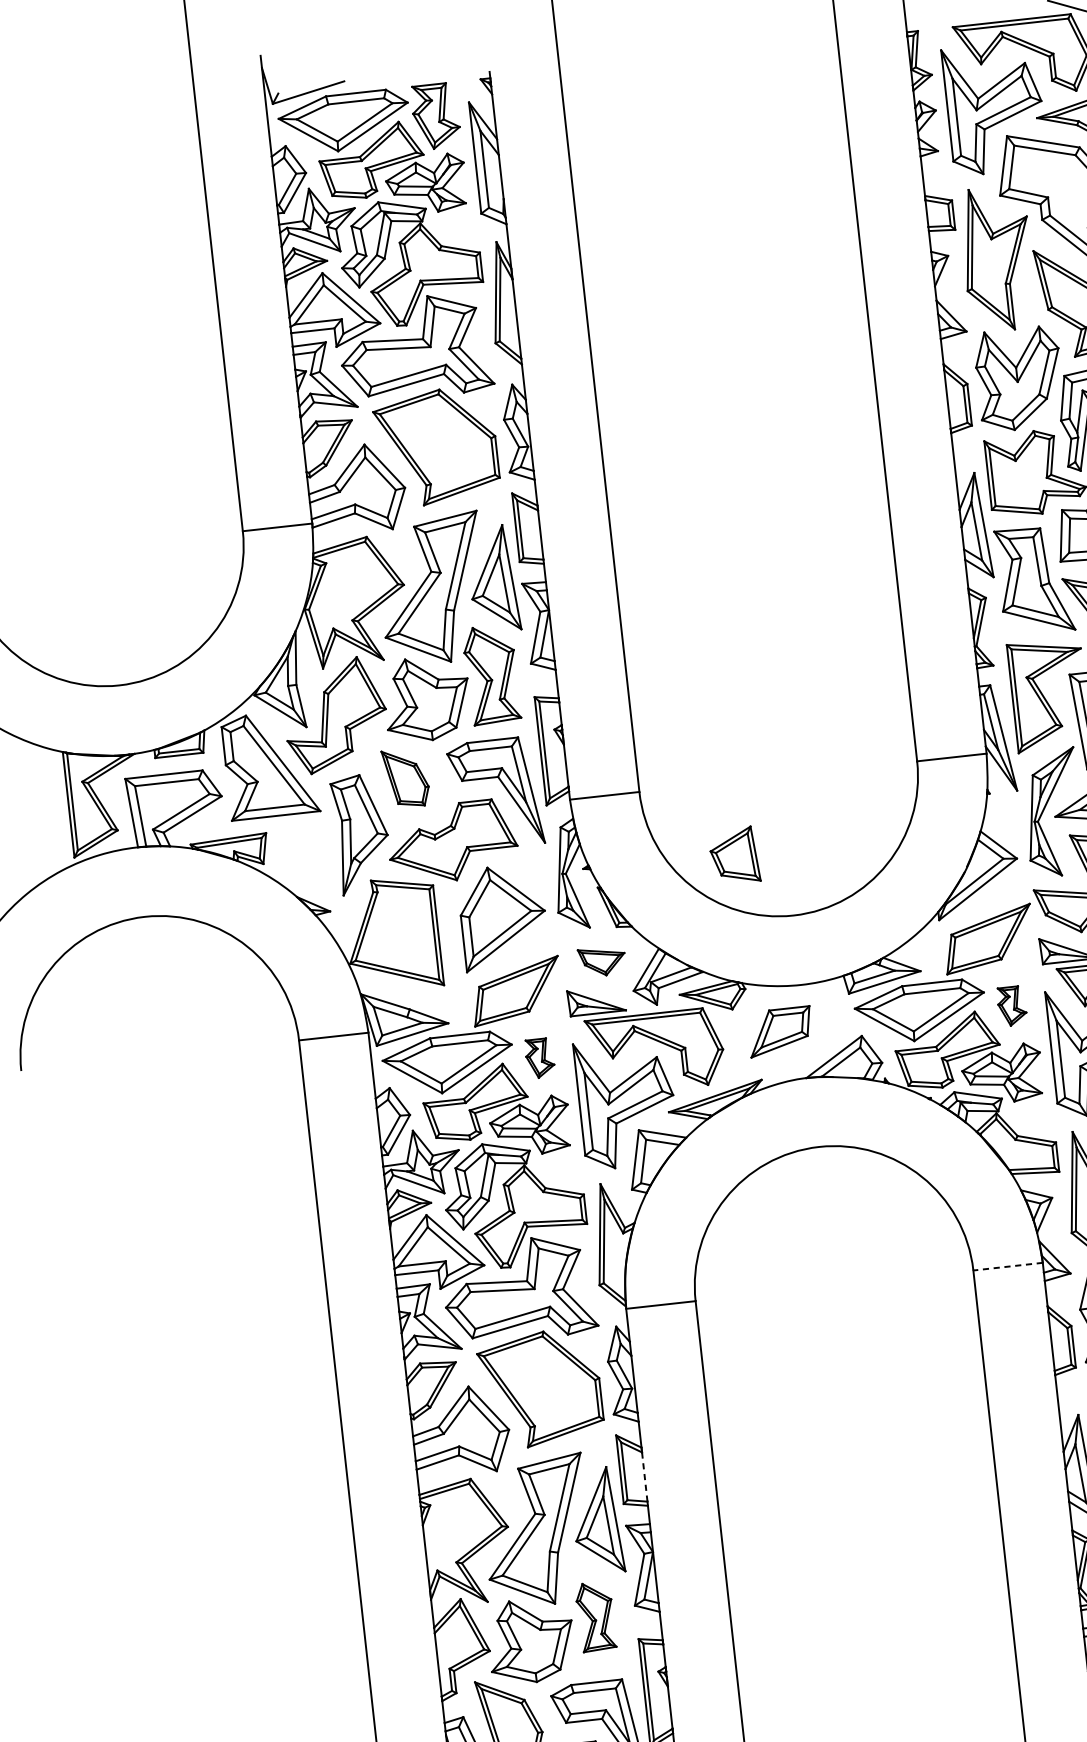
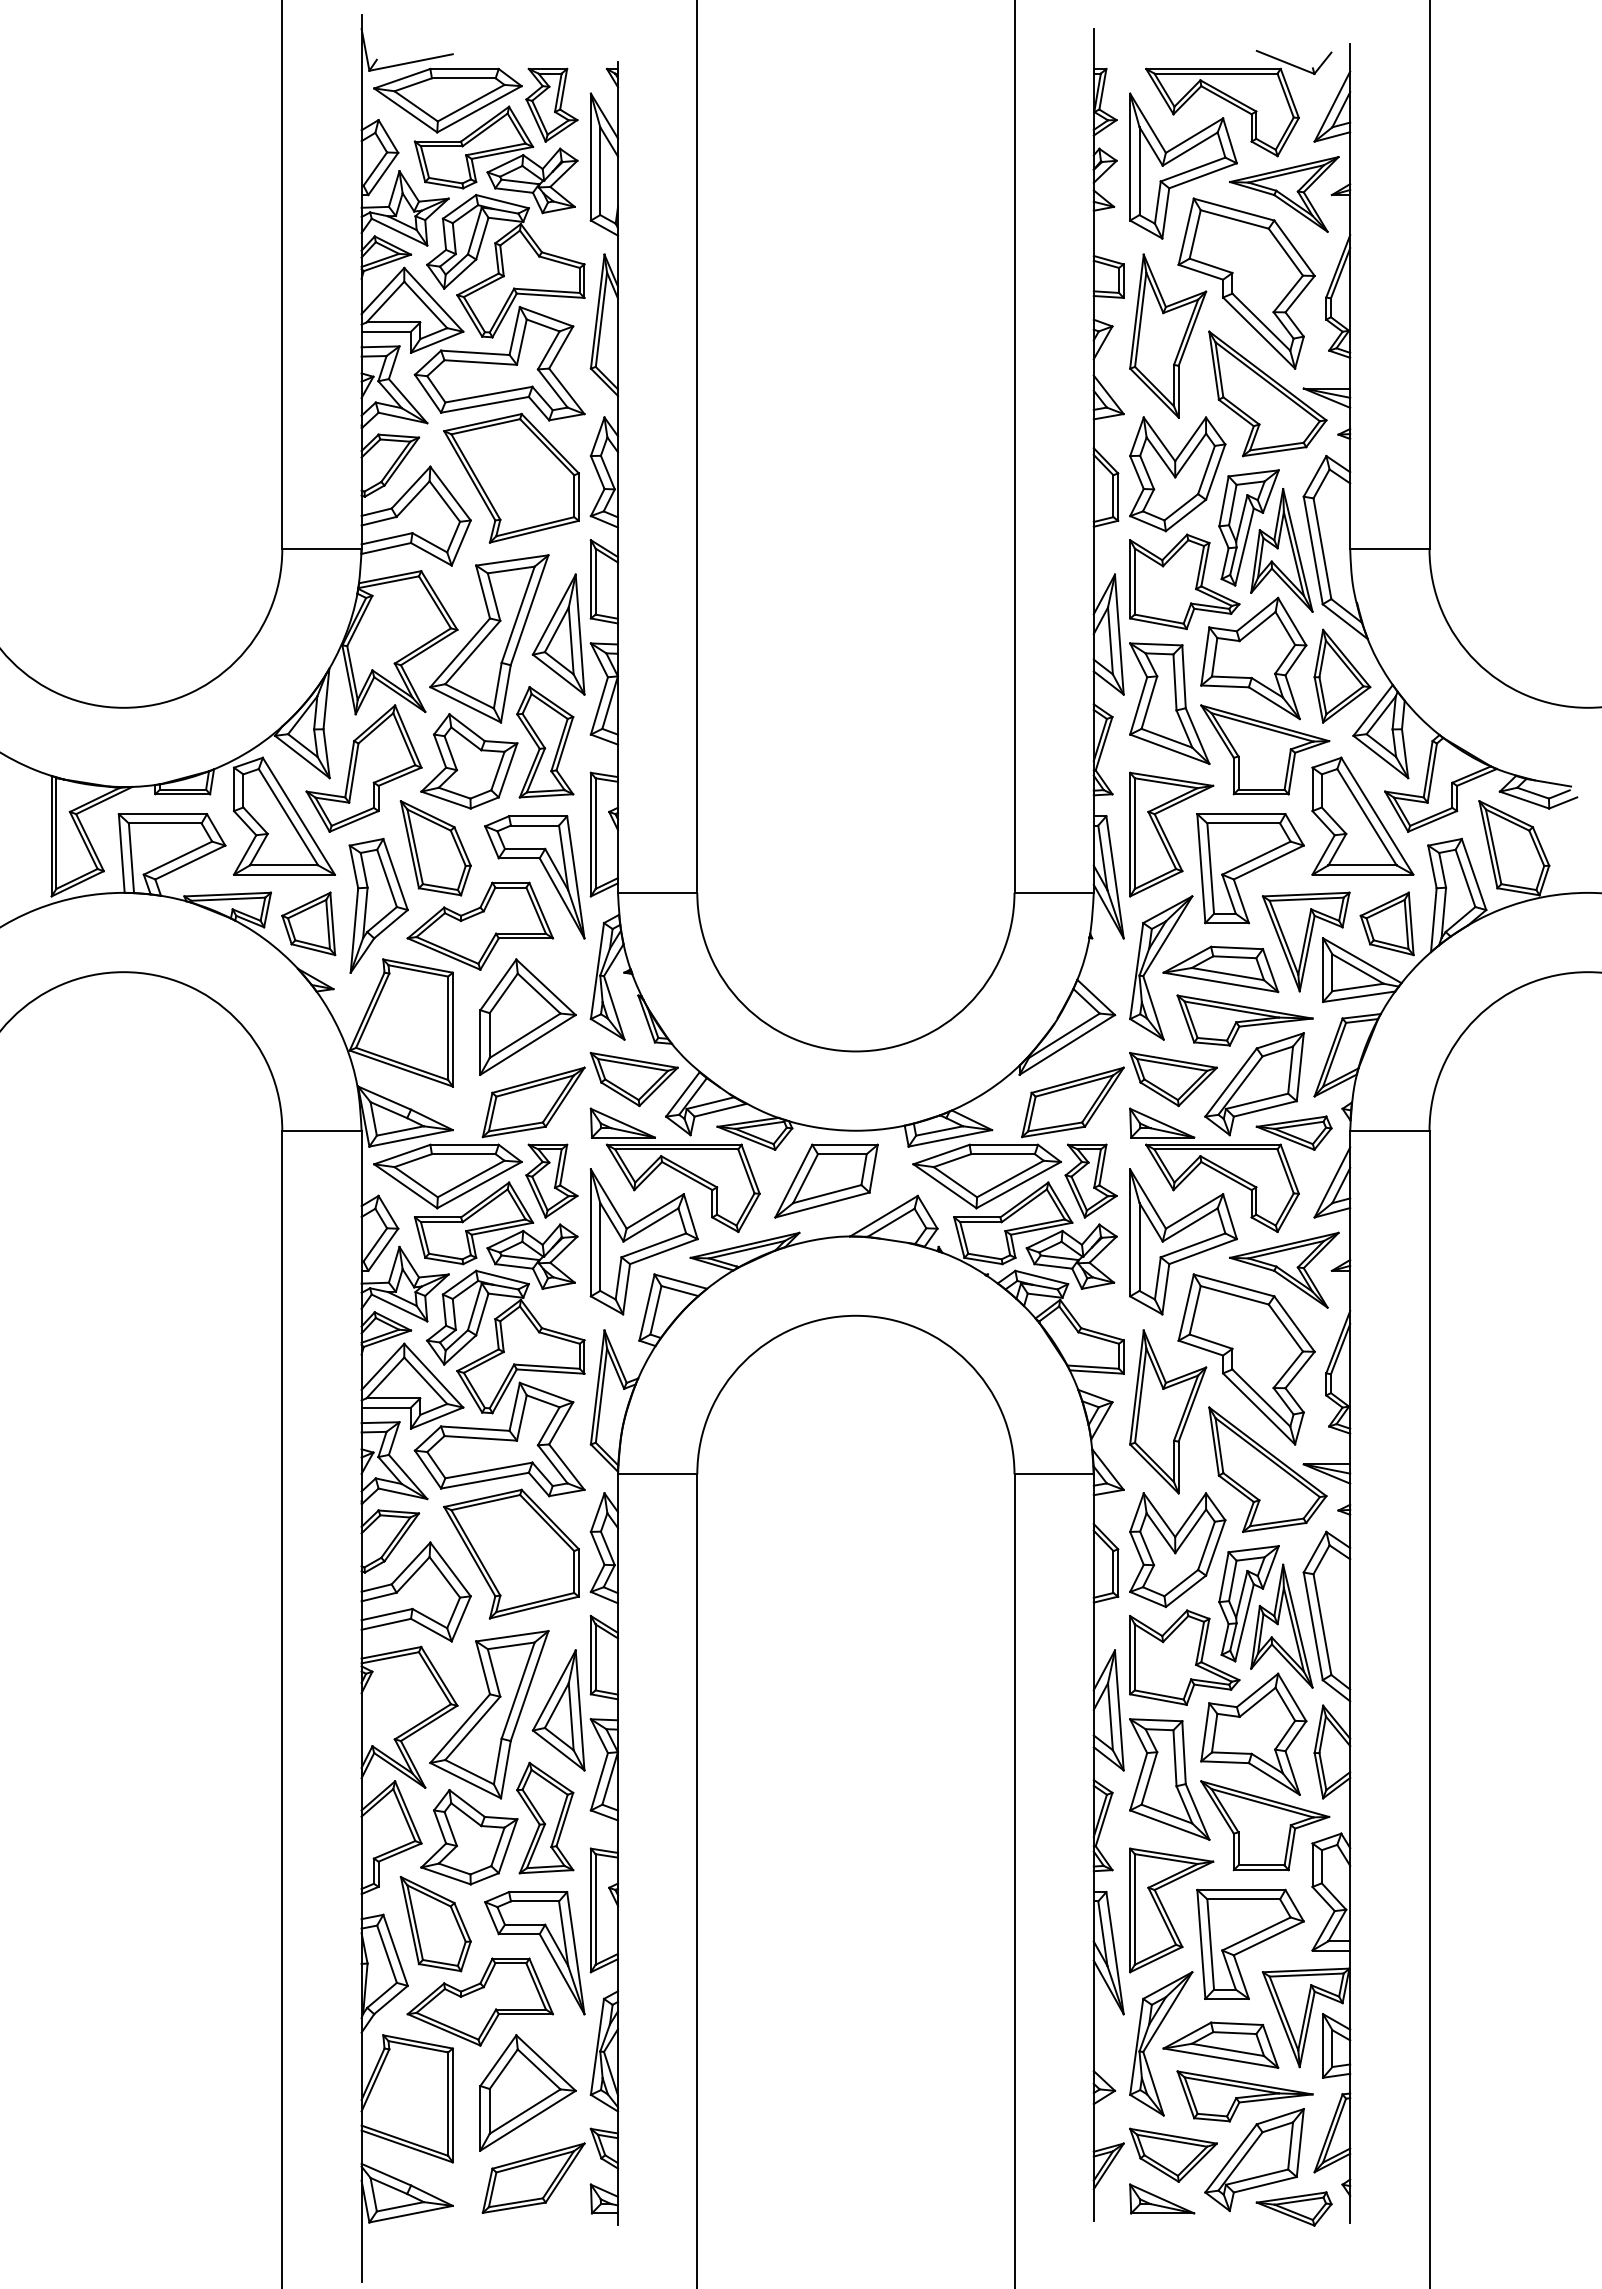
part: (405, 778) -> (435, 848), size x1.43
part: (734, 855) -> (308, 923), moved
part: (601, 961) -> (633, 1079), size x1.67
part: (1011, 1005) -> (1090, 1180), size x1.67
part: (780, 1031) -> (826, 1180), size x1.43
part: (539, 1057) -> (551, 1180), size x1.67
line: (1008, 1266) -> (1054, 1474), dashed -> solid
line: (645, 1476) -> (618, 1666), dashed -> solid
part: (595, 1616) -> (545, 1817), size x1.43

